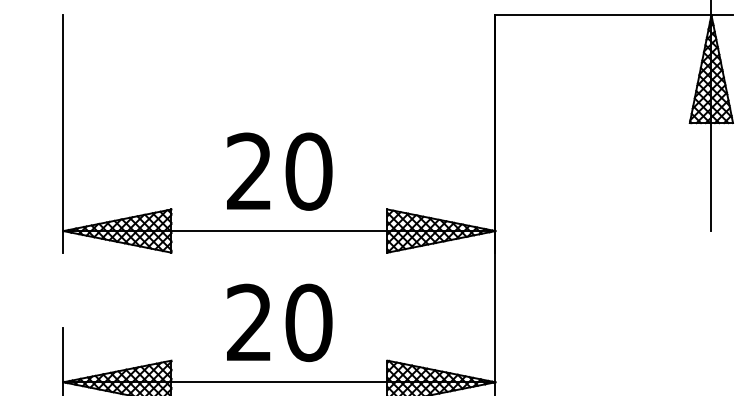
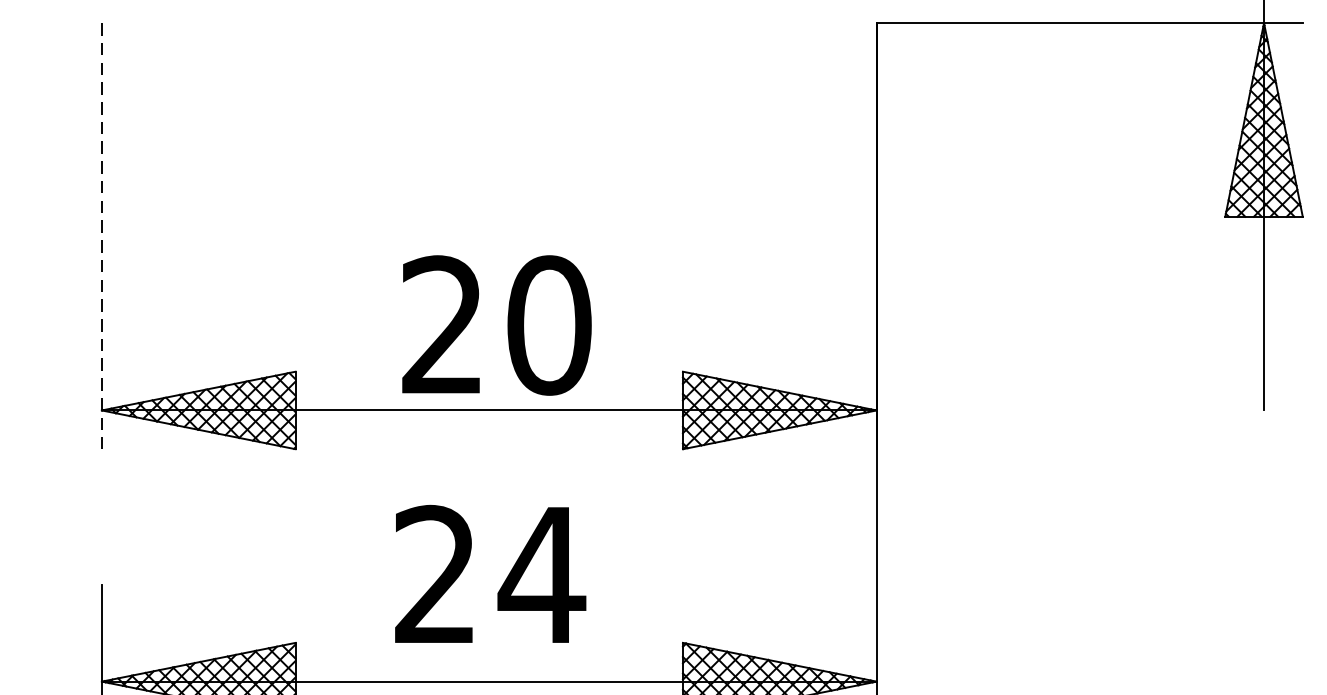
line: (63, 133) -> (101, 235), solid -> dashed
text: (279, 171) -> (496, 325), moved
text: (308, 322) -> (541, 574), 20 -> 24

